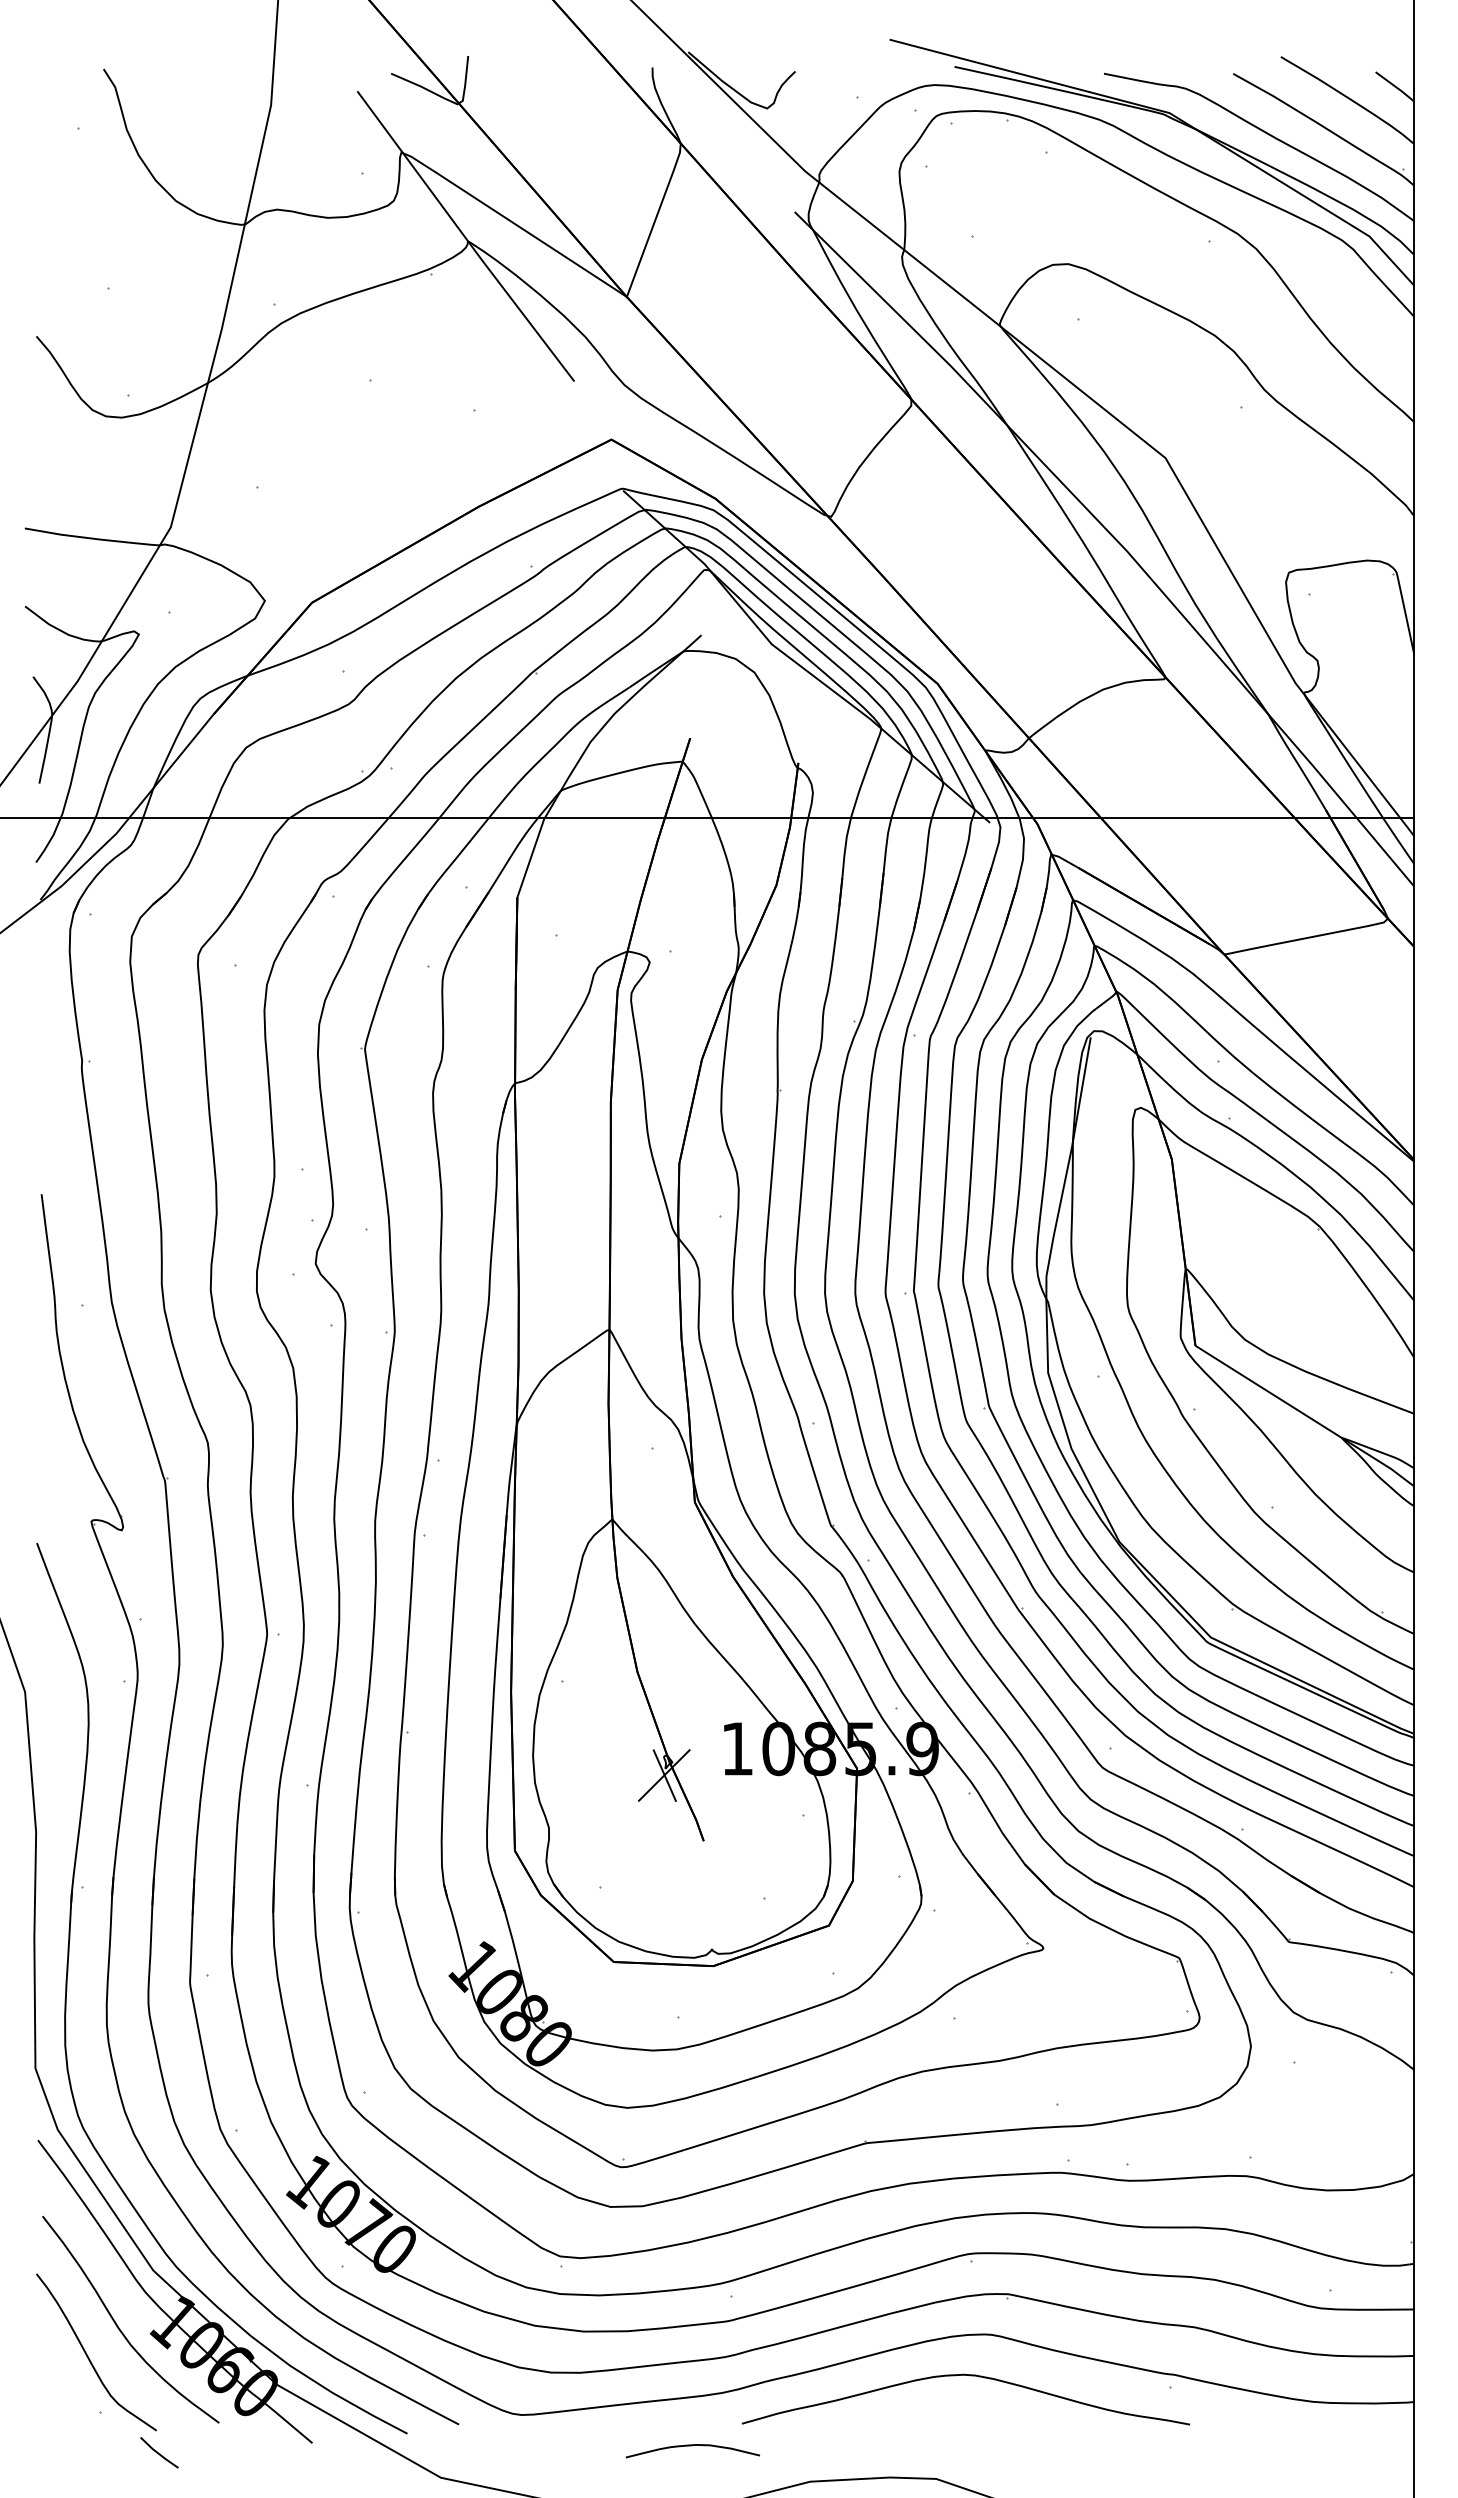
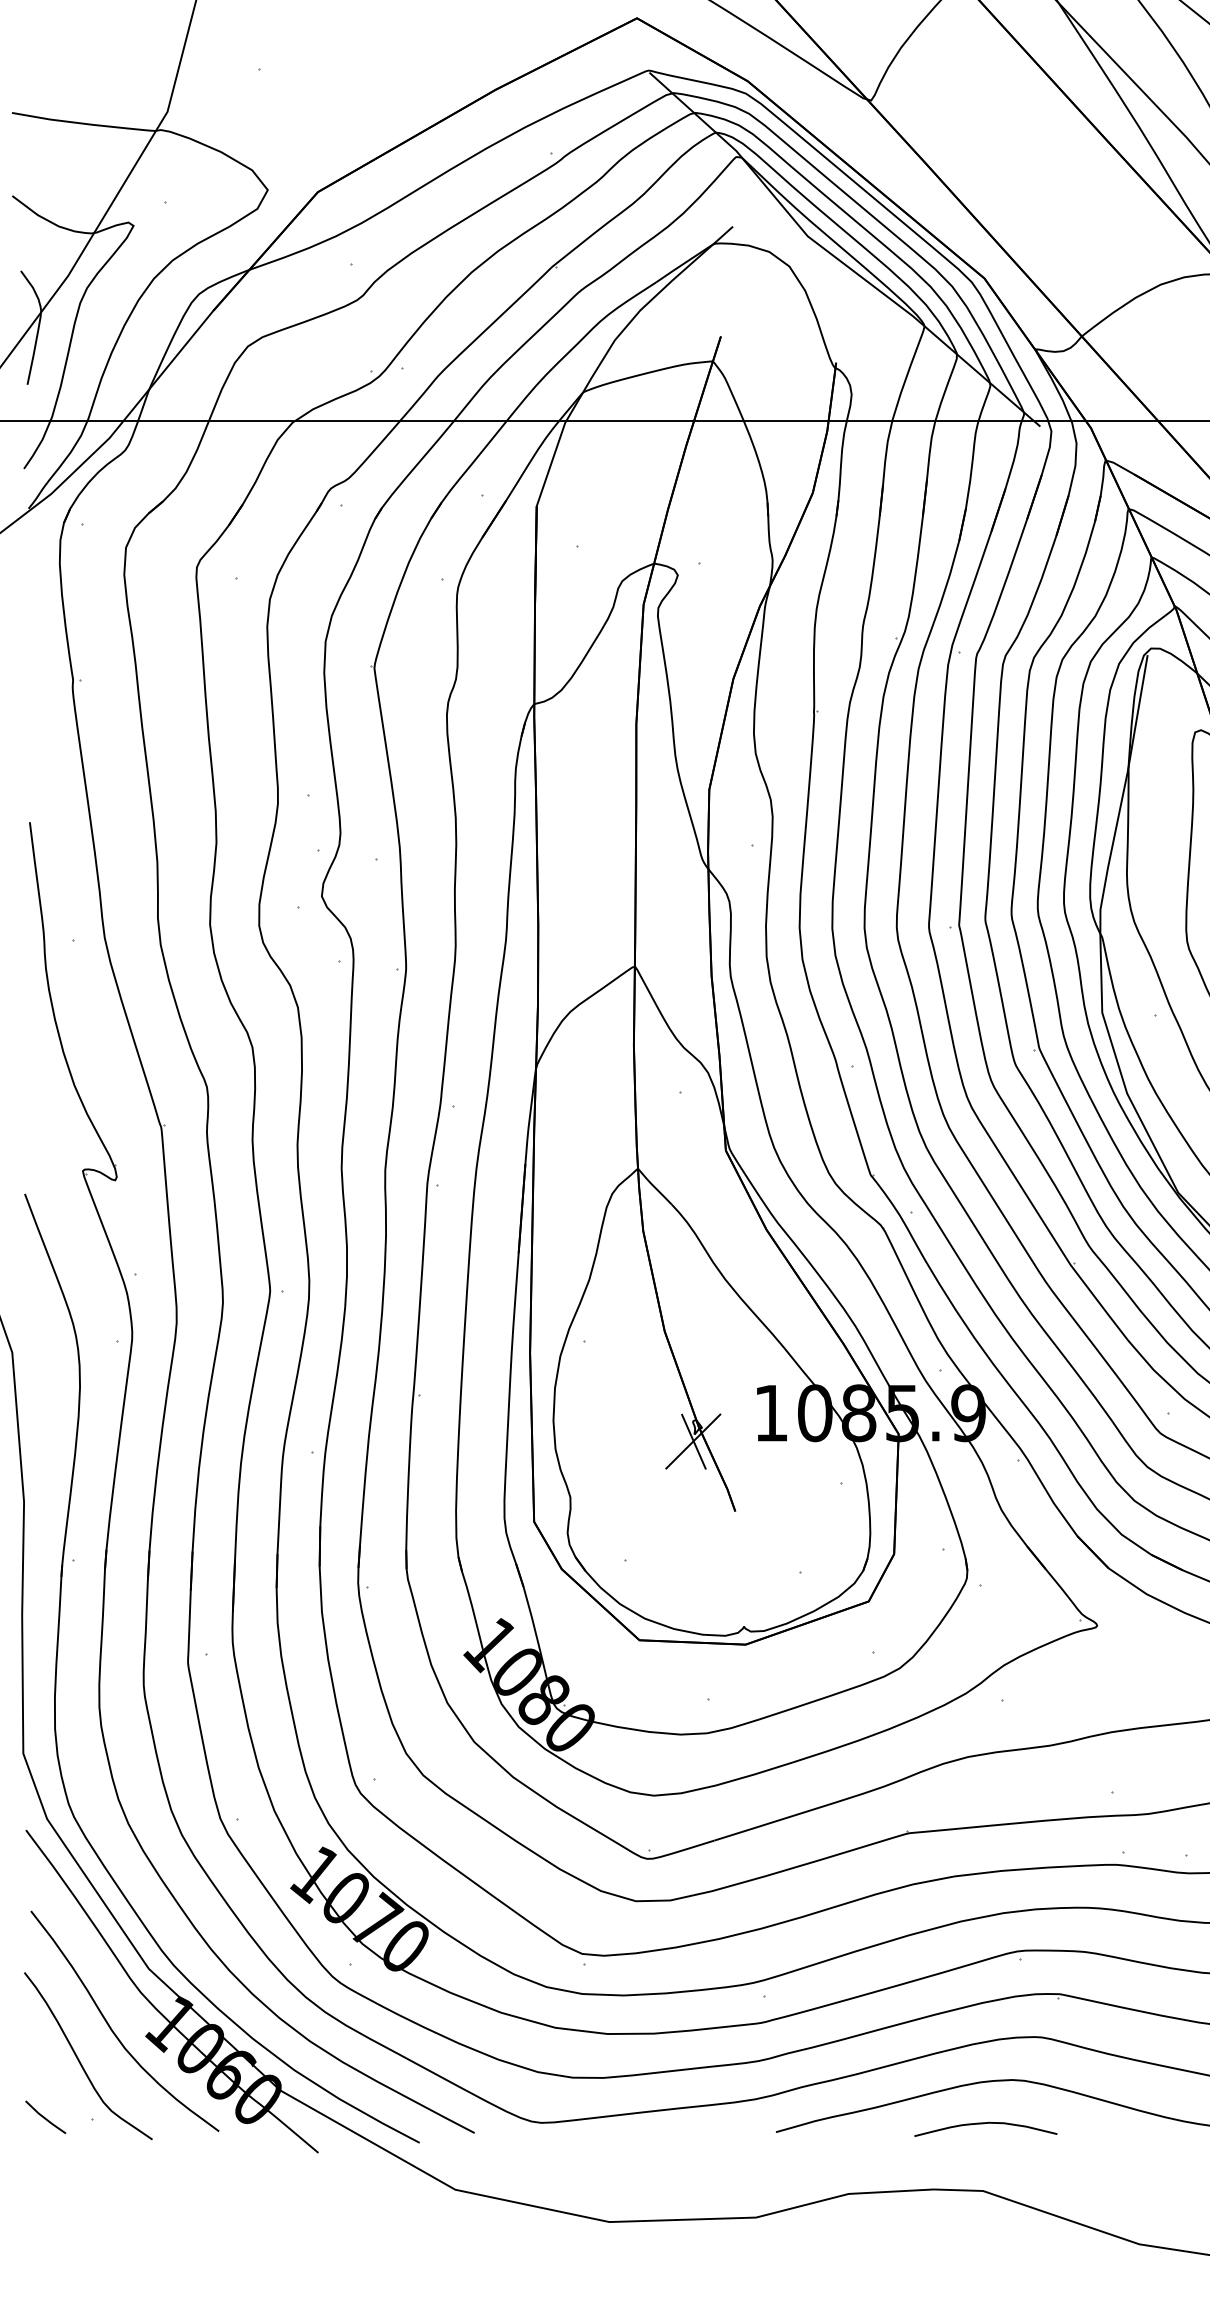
curve: (692, 2446) -> (985, 2124), moved
line: (158, 2452) -> (44, 2117), moved

